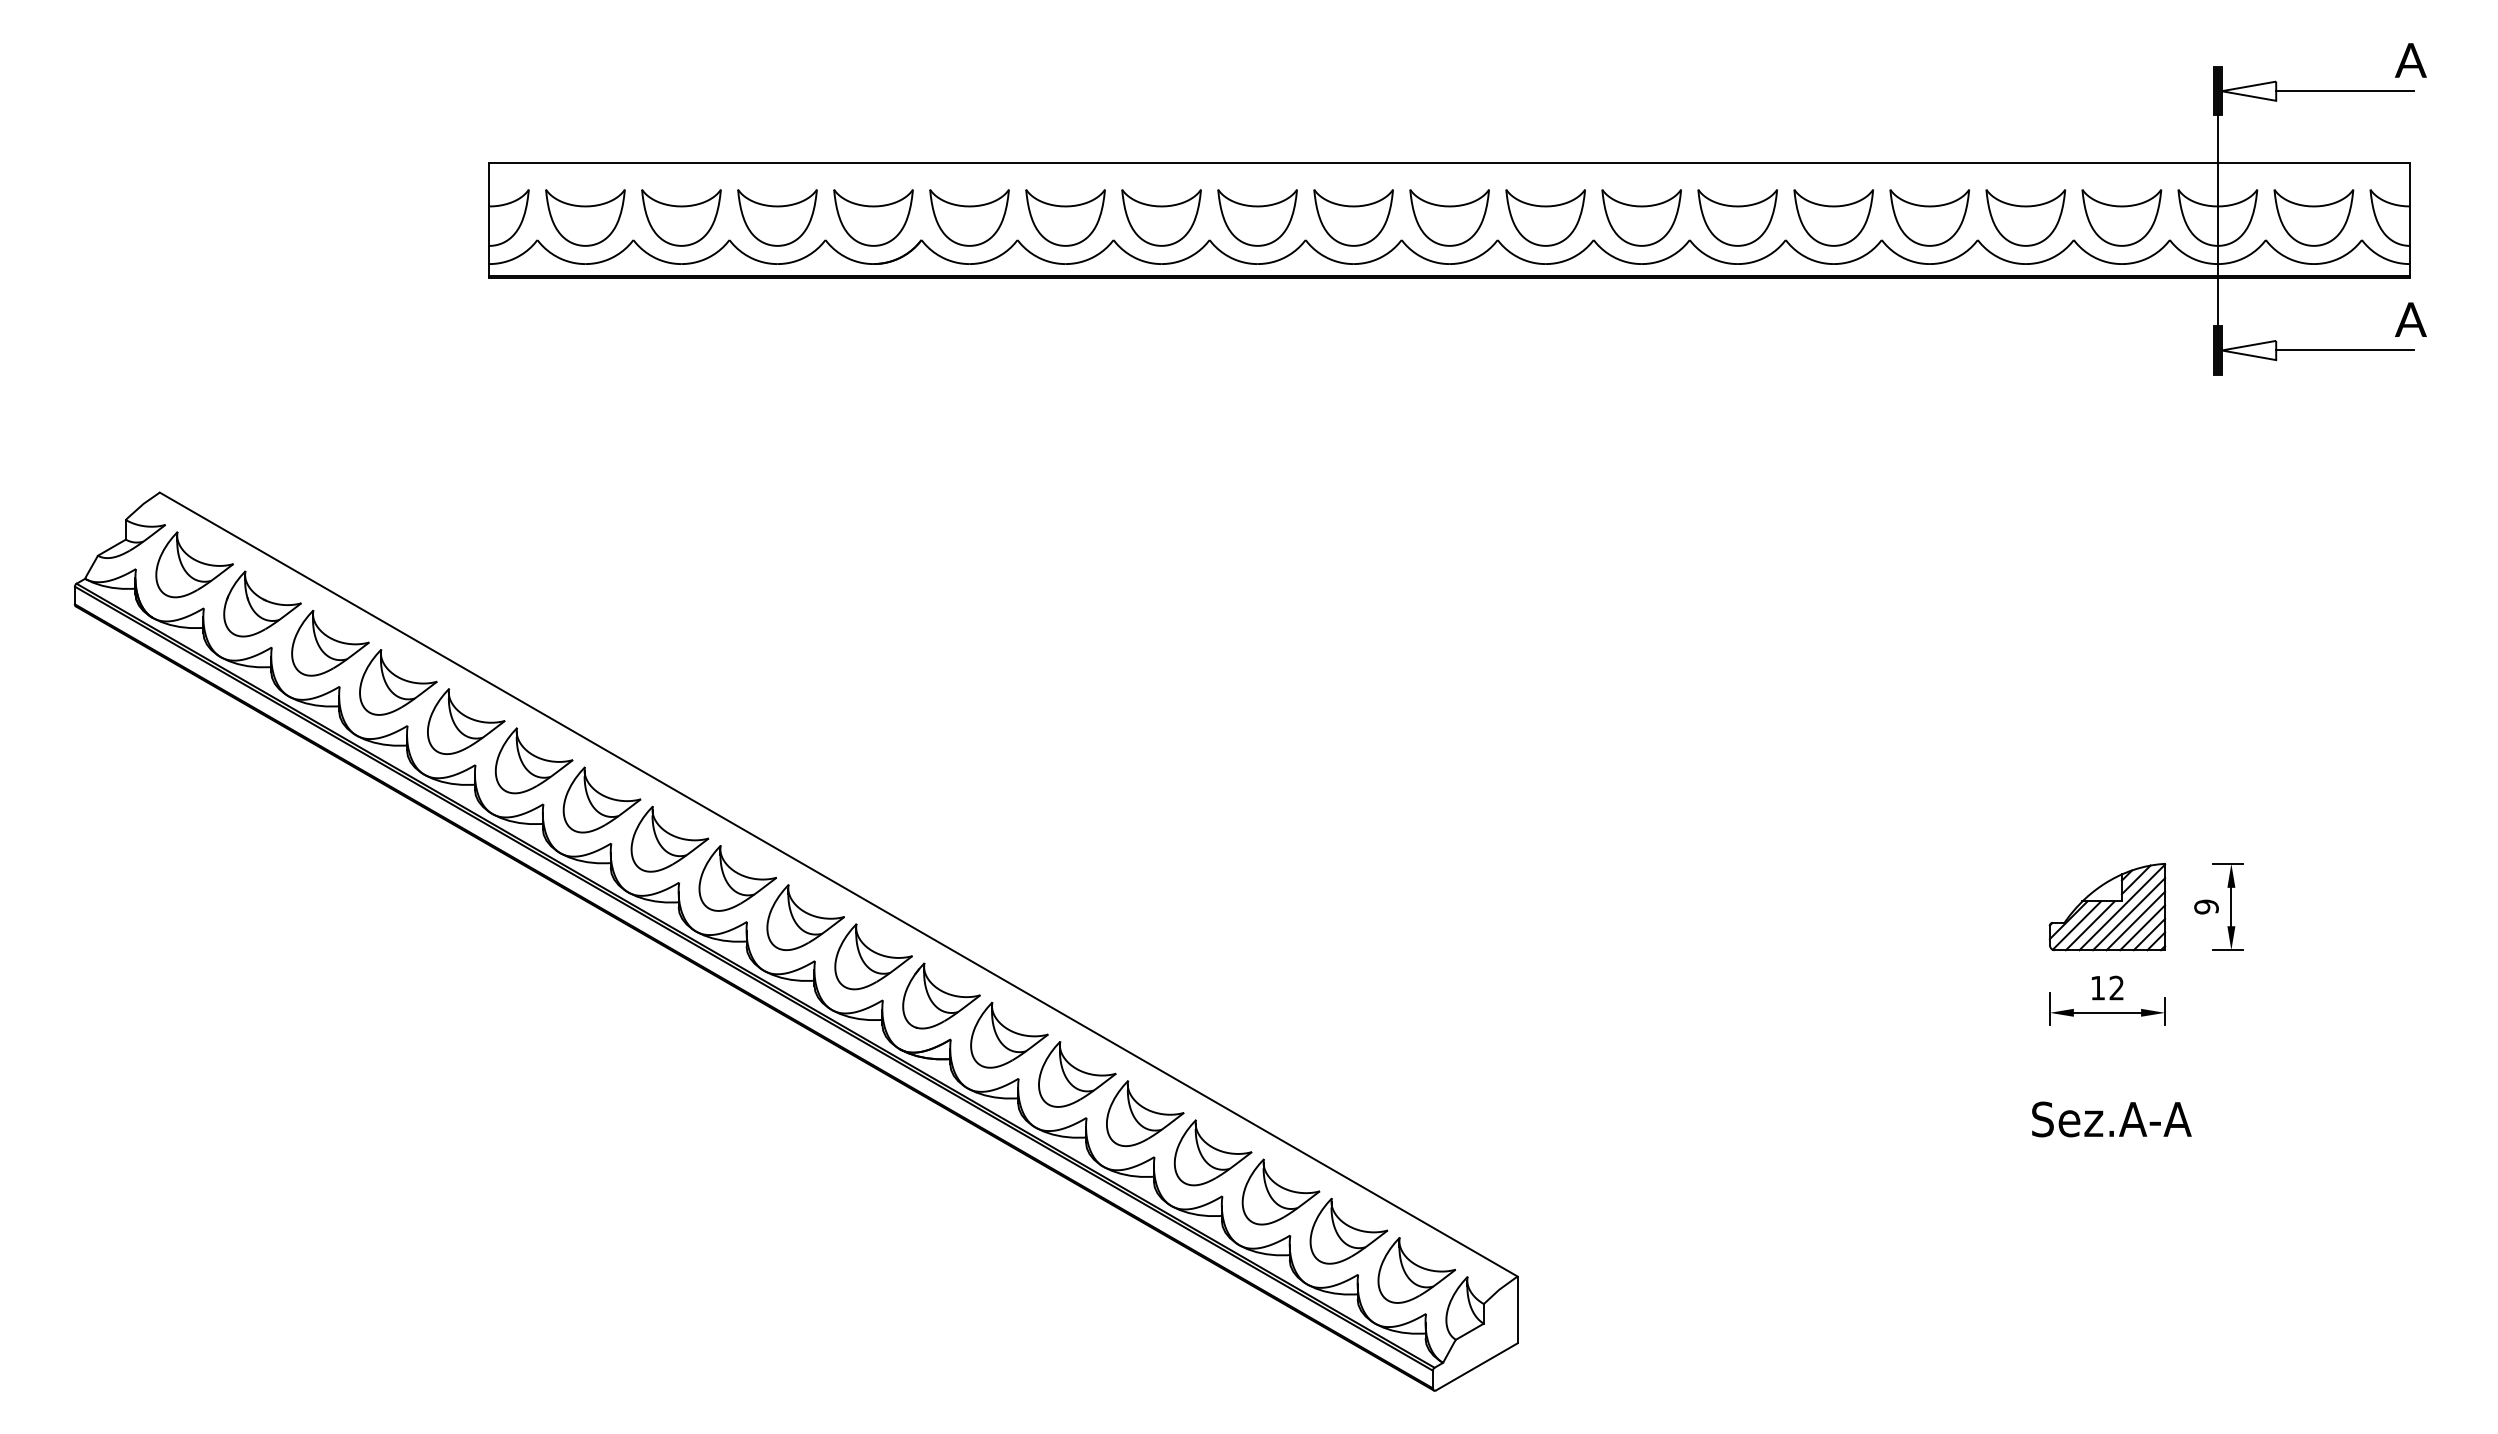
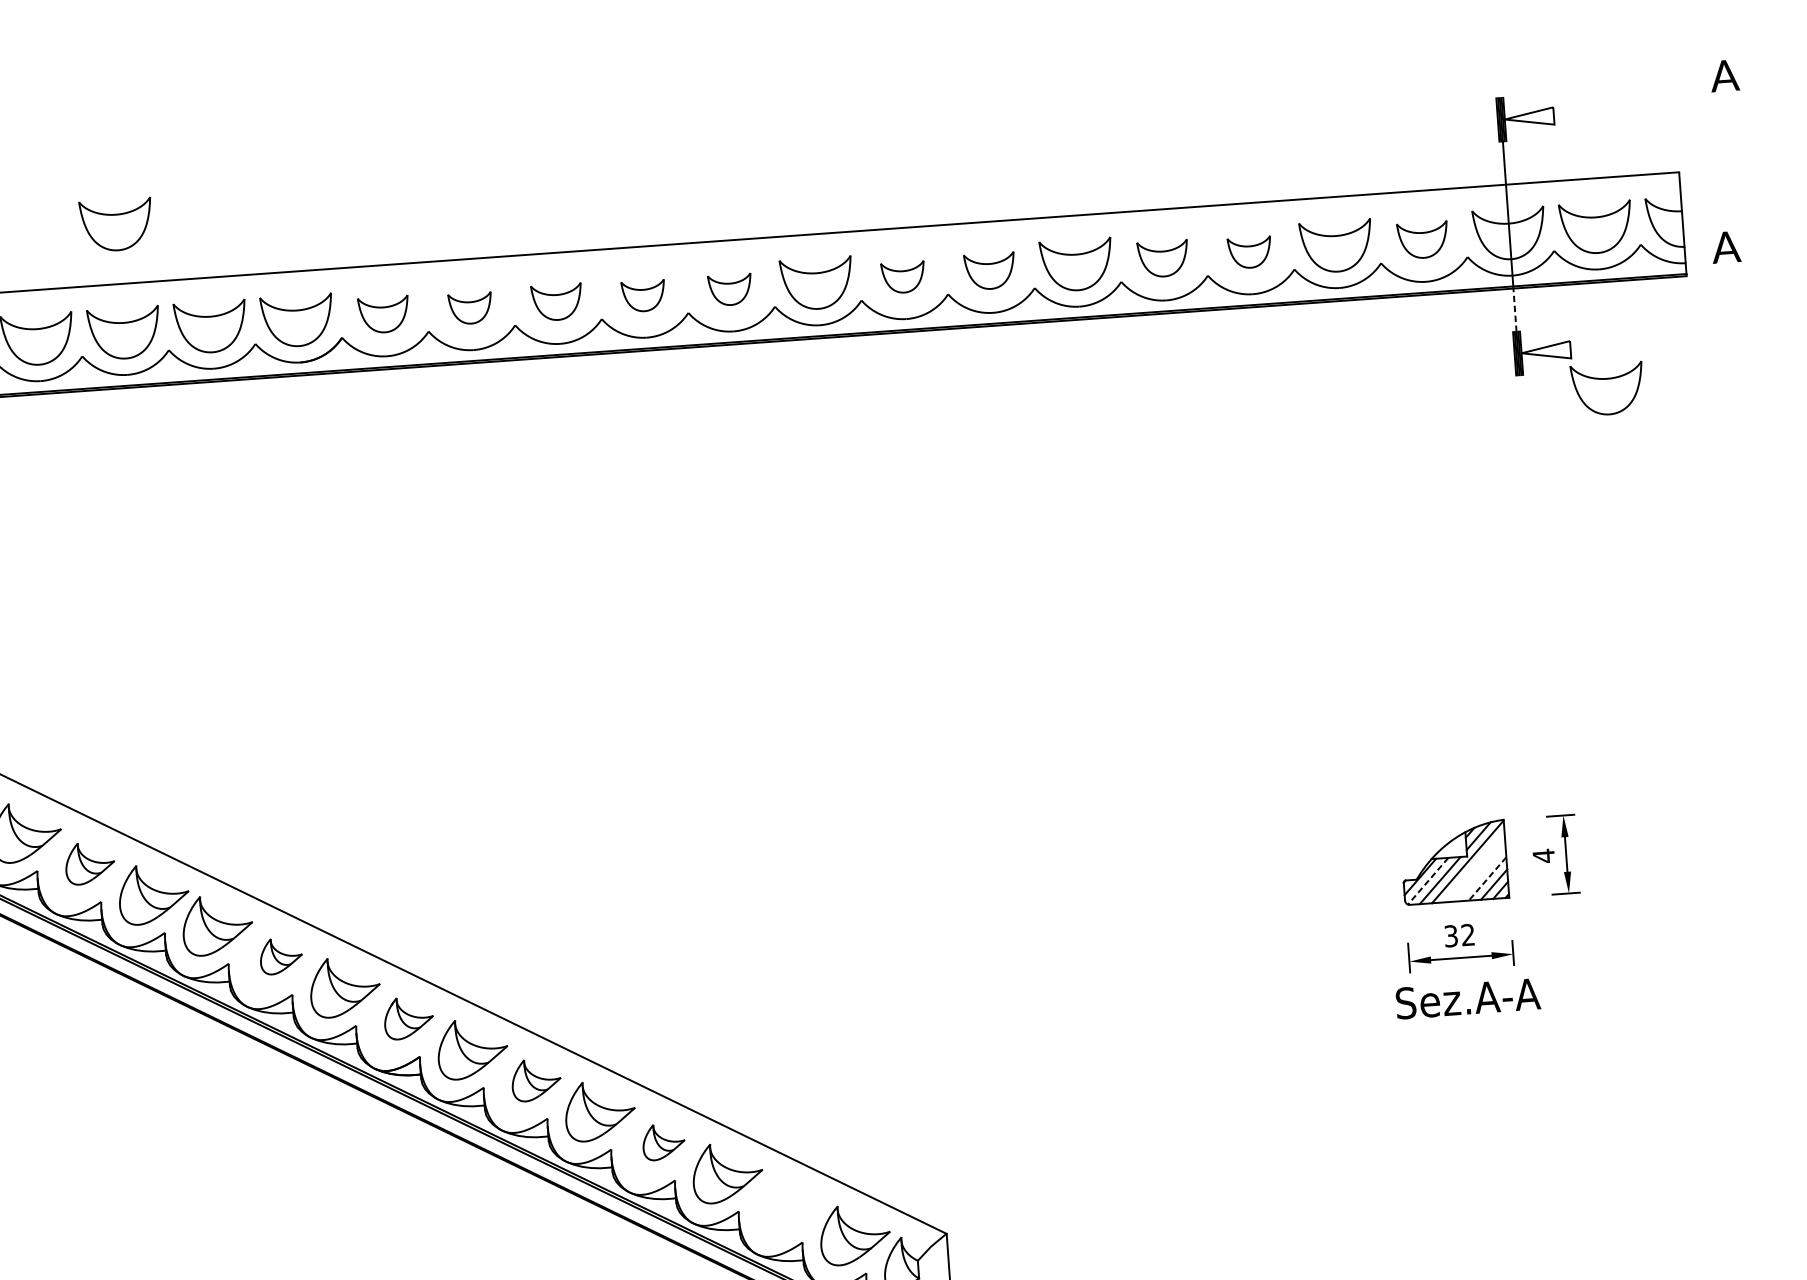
text: (2410, 60) -> (1724, 75), moved
line: (2344, 91) -> (1615, 111), removed
part: (681, 97) -> (116, 224), added
part: (969, 217) -> (383, 314), size x0.7
part: (1065, 217) -> (470, 308), size x0.6
part: (1161, 217) -> (556, 301), size x0.7
part: (1257, 217) -> (643, 295), size x0.6
part: (1353, 217) -> (730, 289), size x0.6
part: (1545, 217) -> (903, 277), size x0.6
part: (1641, 217) -> (989, 270), size x0.7
part: (1833, 217) -> (1162, 258), size x0.7
part: (1929, 217) -> (1249, 252), size x0.6
part: (2121, 217) -> (1422, 239), size x0.7
line: (2217, 302) -> (1514, 310), solid -> dashed
text: (2410, 319) -> (1725, 247), moved
line: (2344, 350) -> (1632, 345), removed
part: (2313, 396) -> (1607, 388), added
part: (601, 799) -> (89, 862), size x0.7
text: (2206, 906) -> (1543, 855), 9 -> 4
line: (2129, 914) -> (1474, 867), removed
part: (805, 917) -> (281, 956), size x0.6
line: (2135, 920) -> (1480, 872), removed
line: (2076, 925) -> (1427, 881), solid -> dashed
line: (2142, 927) -> (1487, 878), solid -> dashed
text: (2097, 987) -> (1450, 935), 12 -> 32
part: (941, 995) -> (408, 1017), size x0.7
part: (1077, 1074) -> (536, 1080), size x0.7
text: (2111, 1119) -> (1467, 998), moved
part: (1212, 1152) -> (663, 1141), size x0.6
part: (1348, 1230) -> (791, 1203), removed

